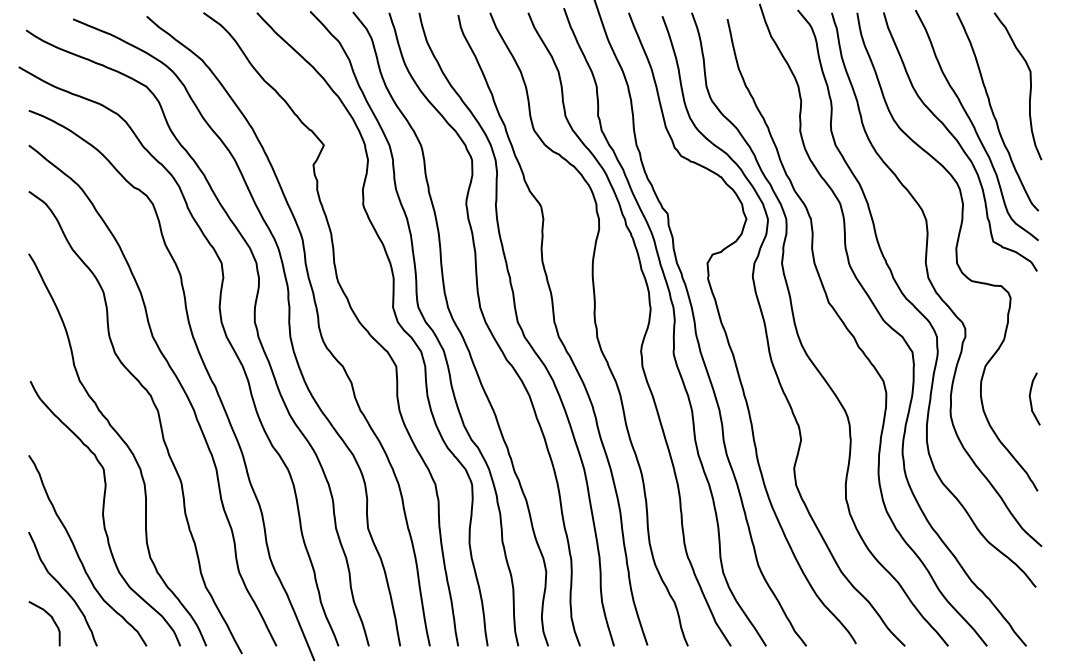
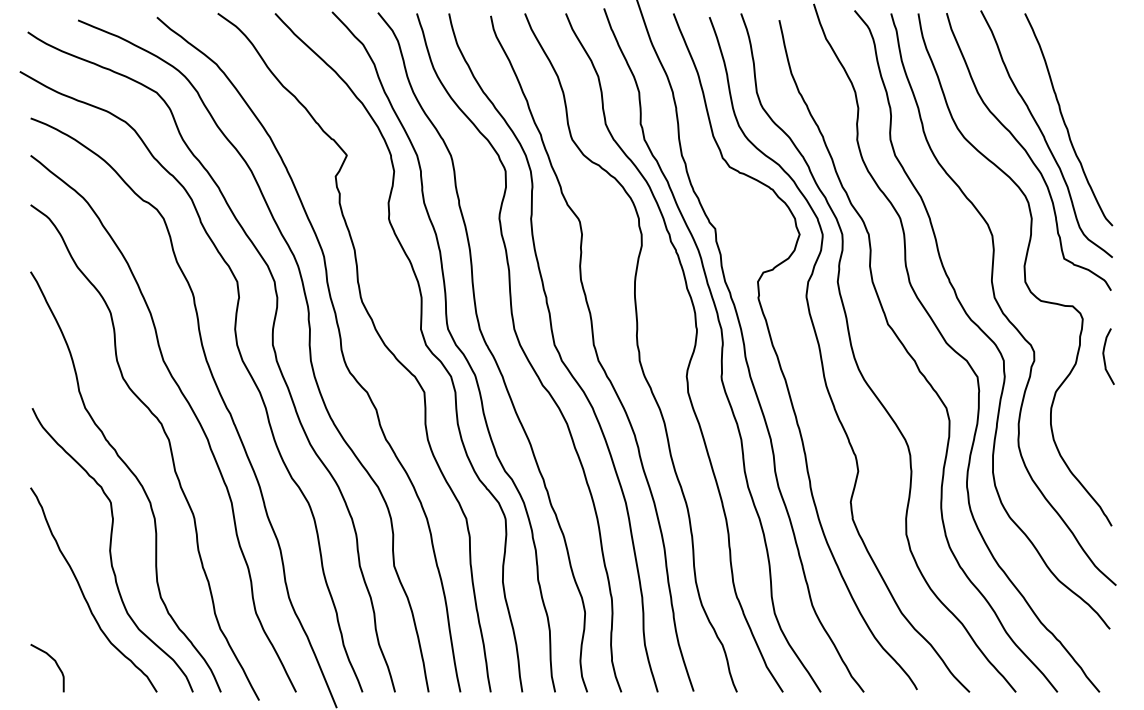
curve: (1029, 89) -> (1102, 95), removed
curve: (1031, 398) -> (1105, 356), moved
curve: (62, 588) -> (66, 630), removed

